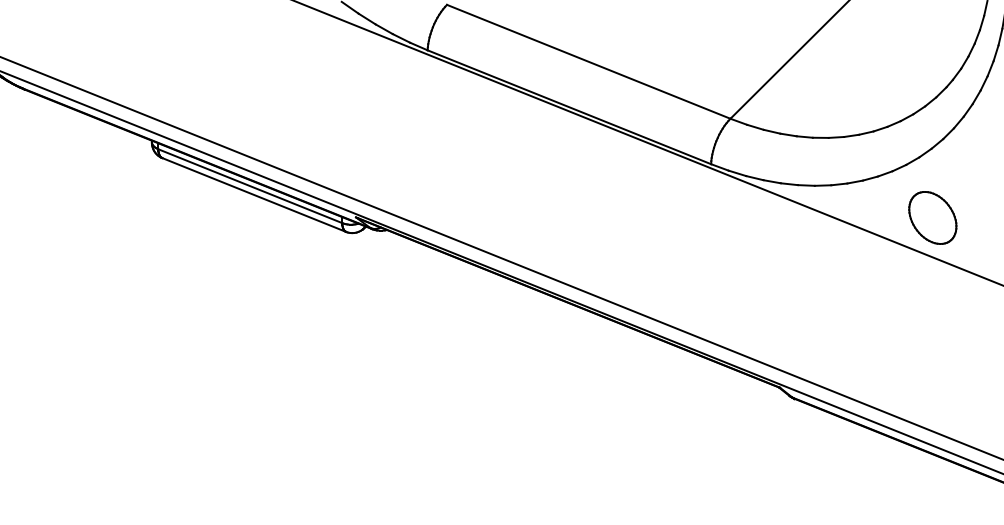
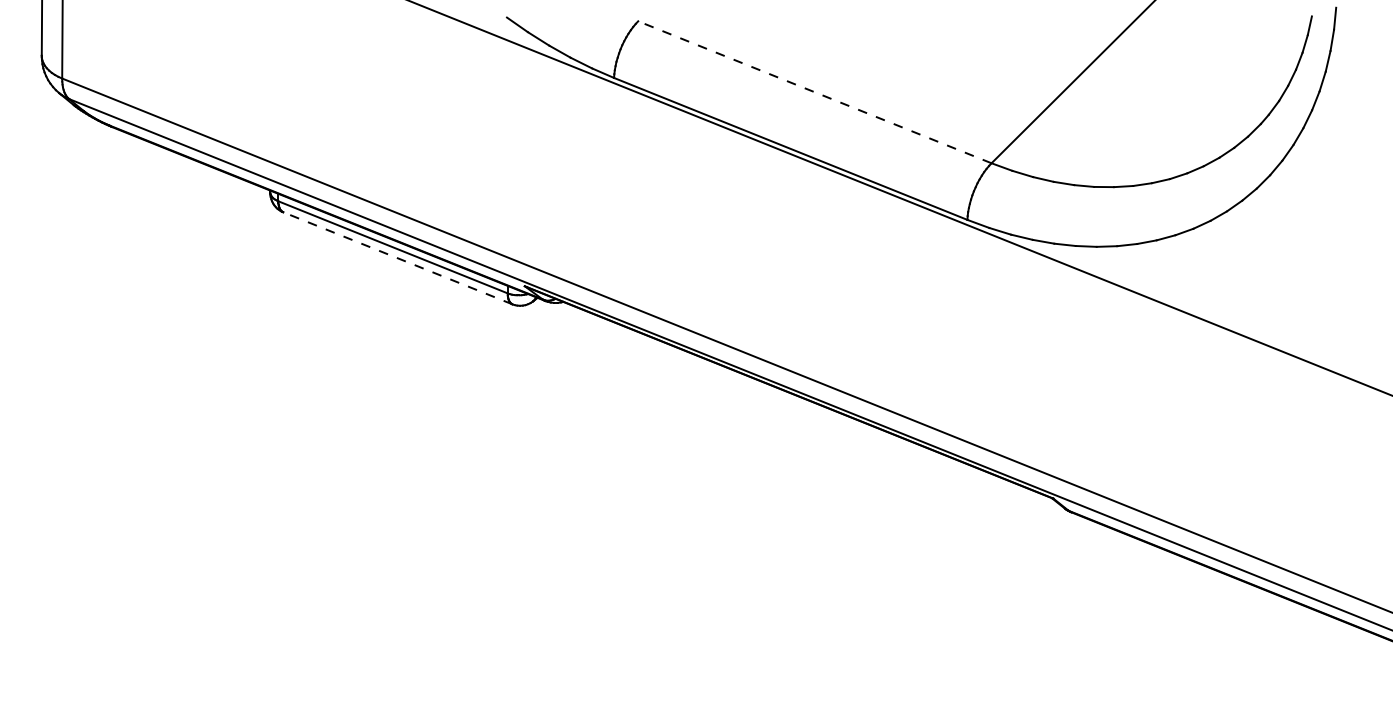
line: (588, 61) -> (814, 92), solid -> dashed
line: (253, 195) -> (397, 258), solid -> dashed
part: (932, 217) -> (1243, 286), removed

